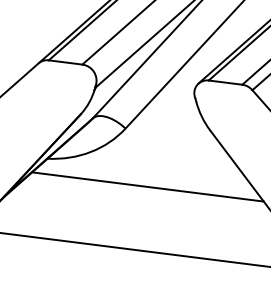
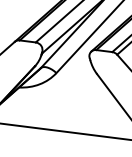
line: (146, 187) -> (66, 101), removed

